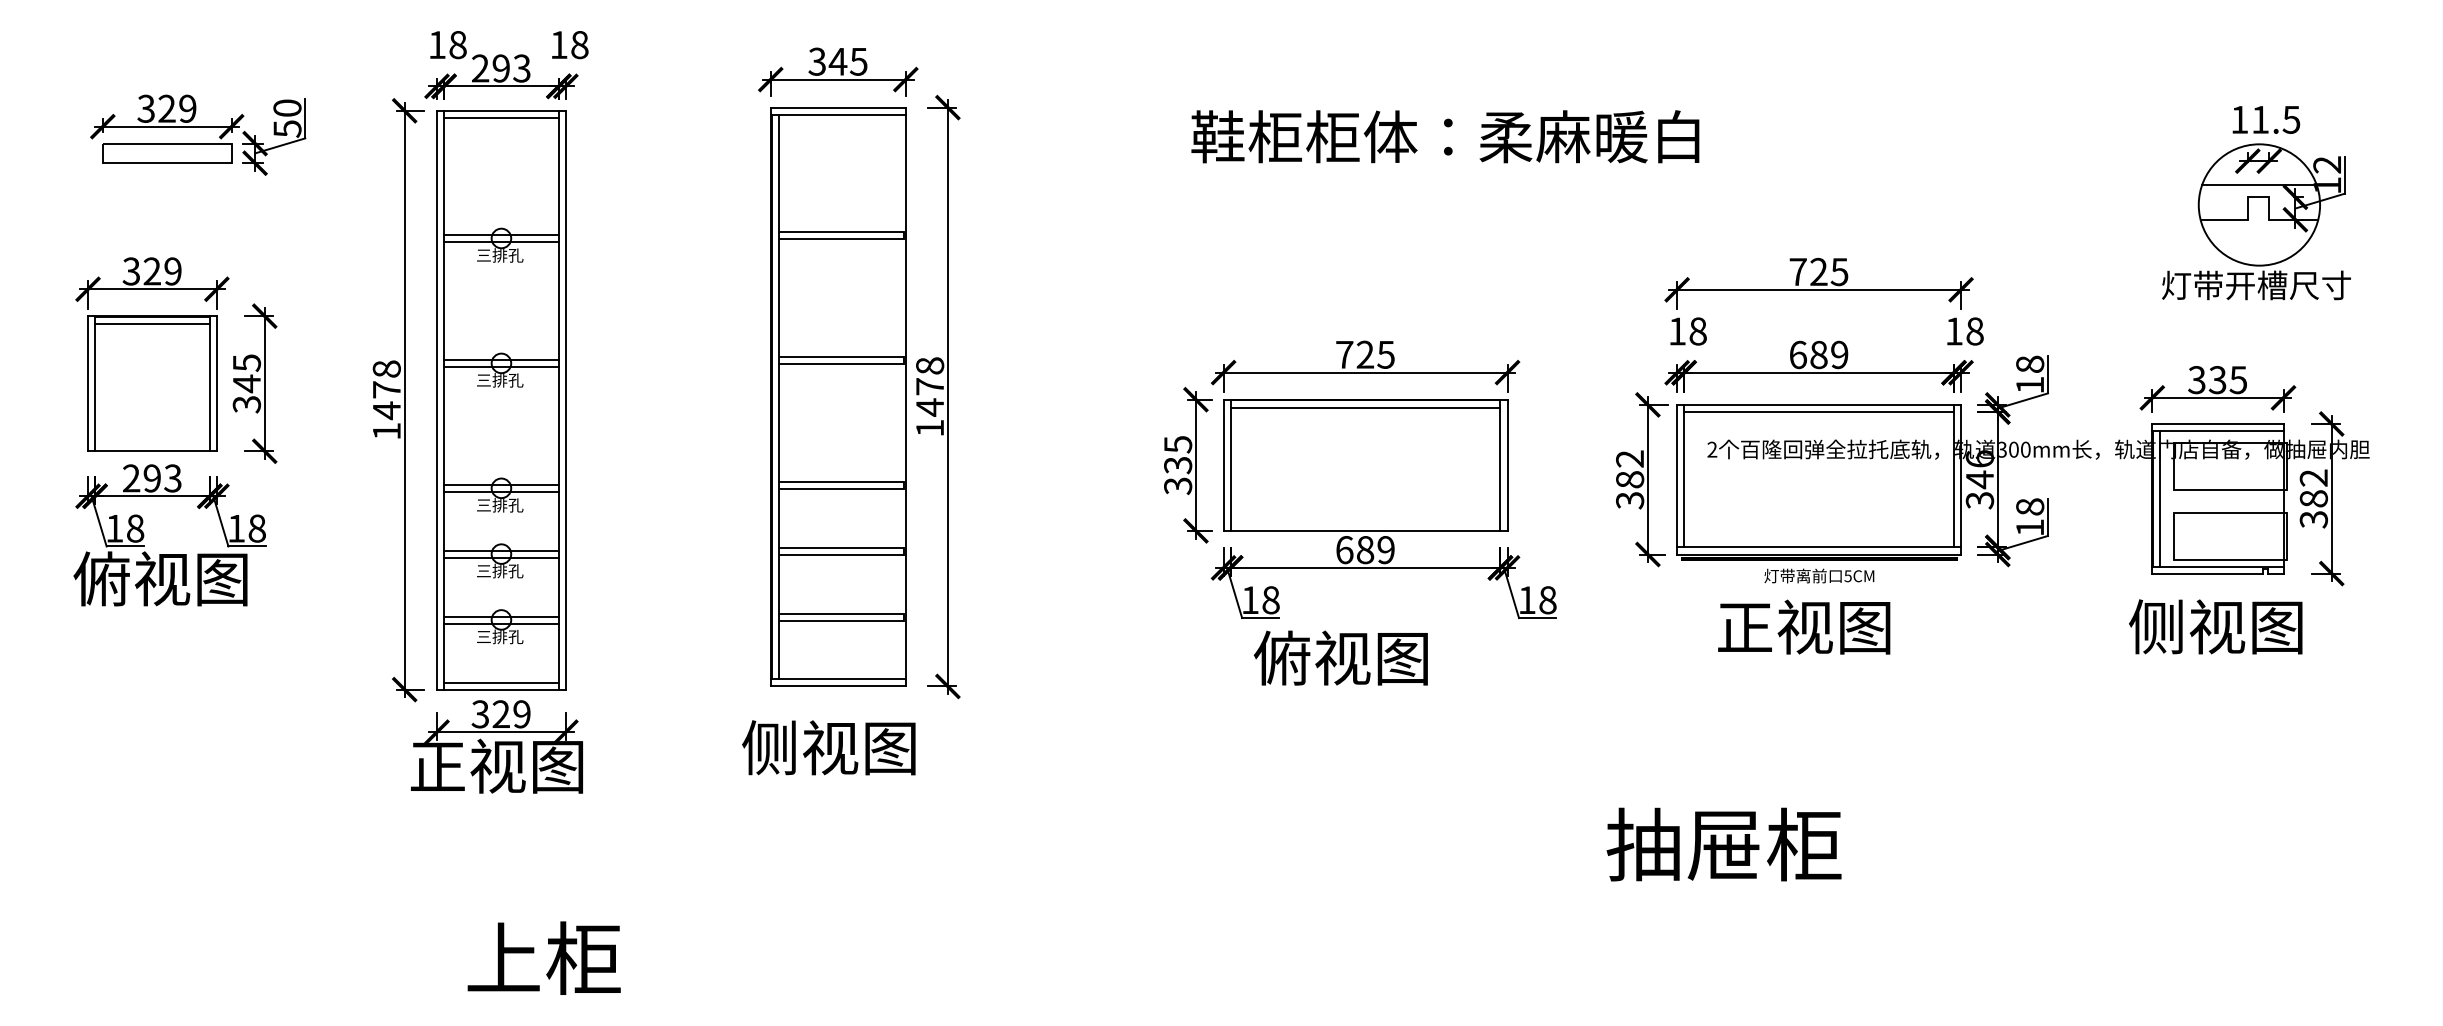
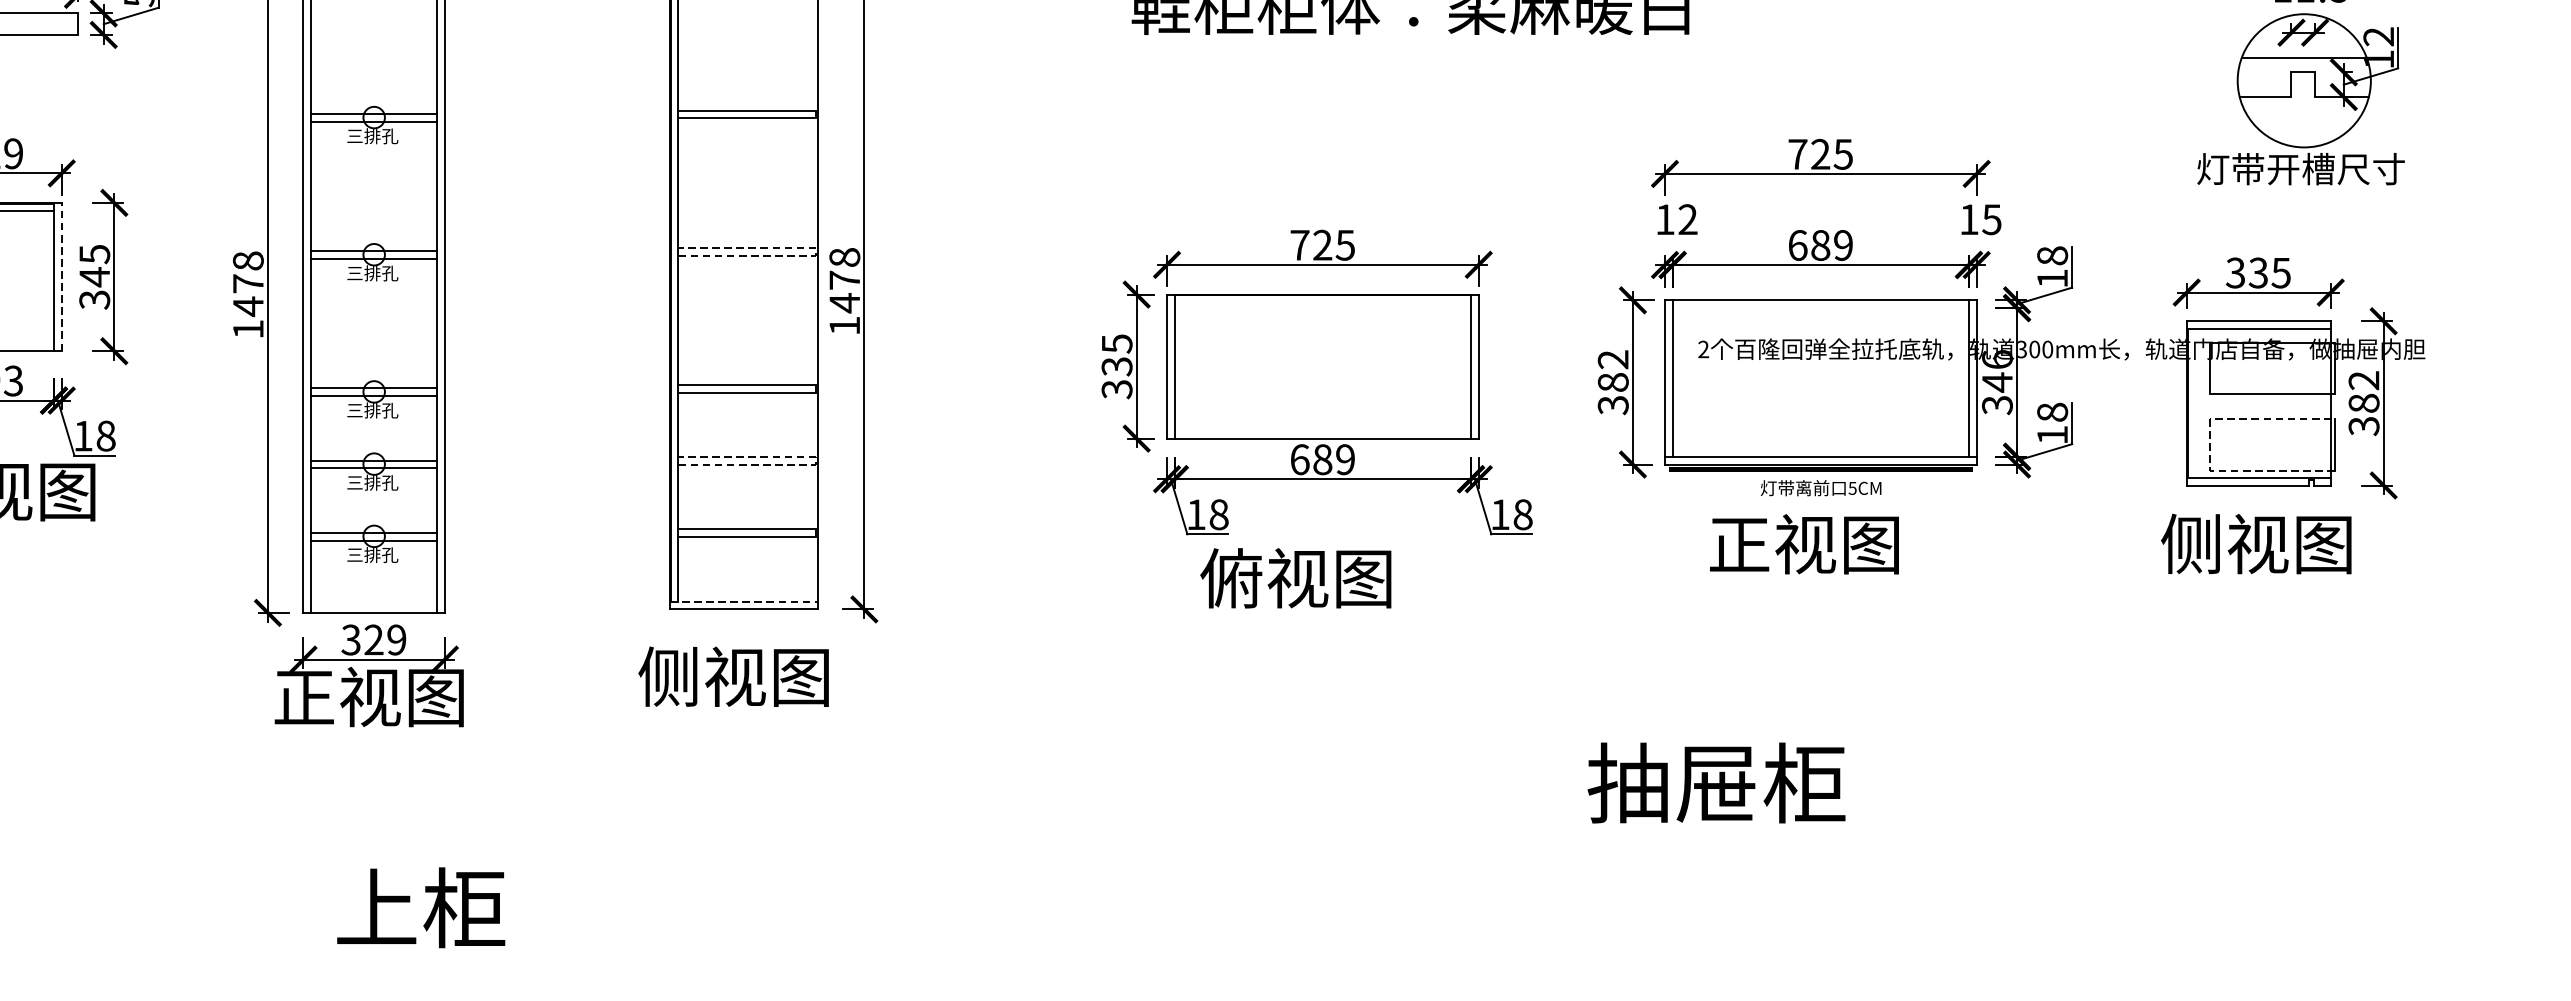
text: (1697, 331) -> (1687, 219), 18 -> 12
text: (1974, 331) -> (1991, 219), 18 -> 15
line: (903, 360) -> (815, 251), solid -> dashed
line: (216, 383) -> (61, 276), solid -> dashed
line: (1365, 407) -> (1322, 303), removed
line: (1819, 411) -> (1821, 307), removed
line: (2160, 498) -> (2195, 403), removed
line: (2173, 536) -> (2209, 444), solid -> dashed
line: (903, 551) -> (815, 461), solid -> dashed
line: (838, 679) -> (744, 601), solid -> dashed
line: (501, 682) -> (374, 605), removed

